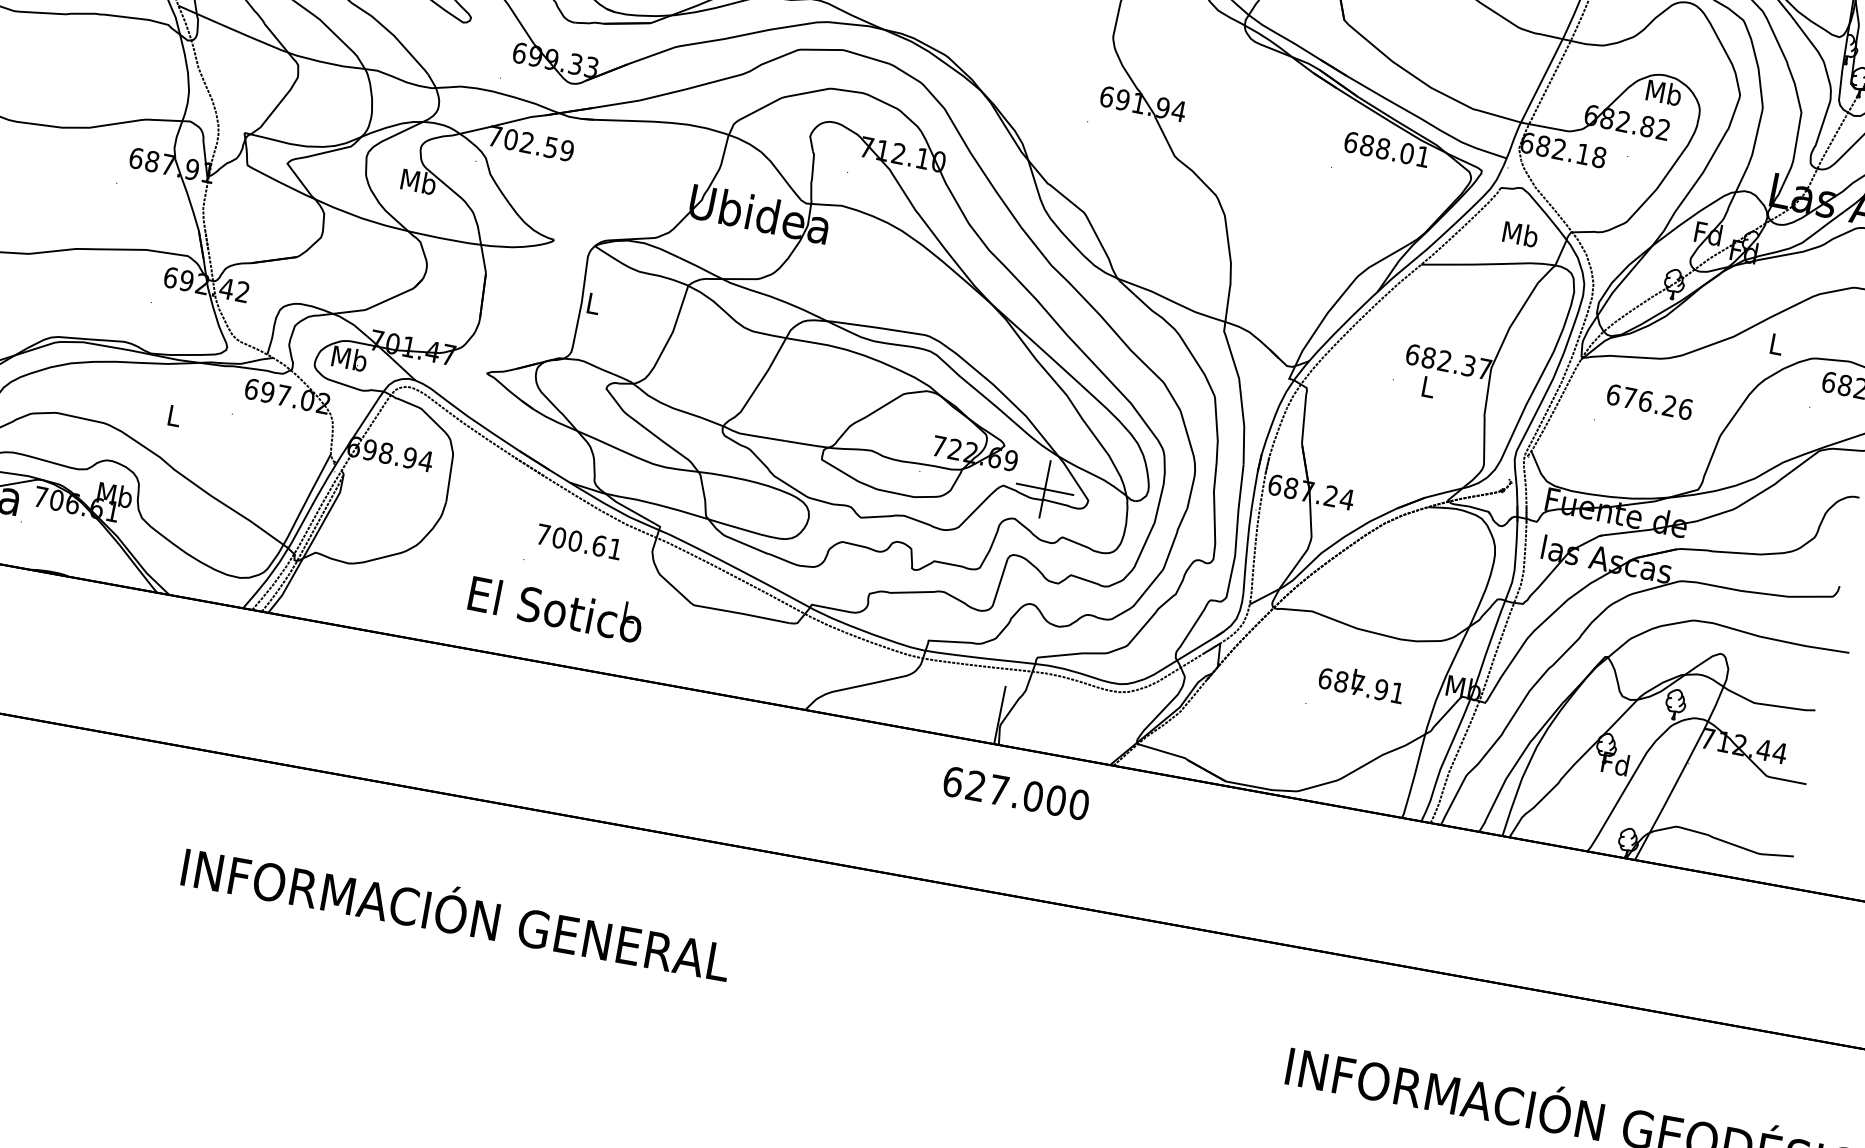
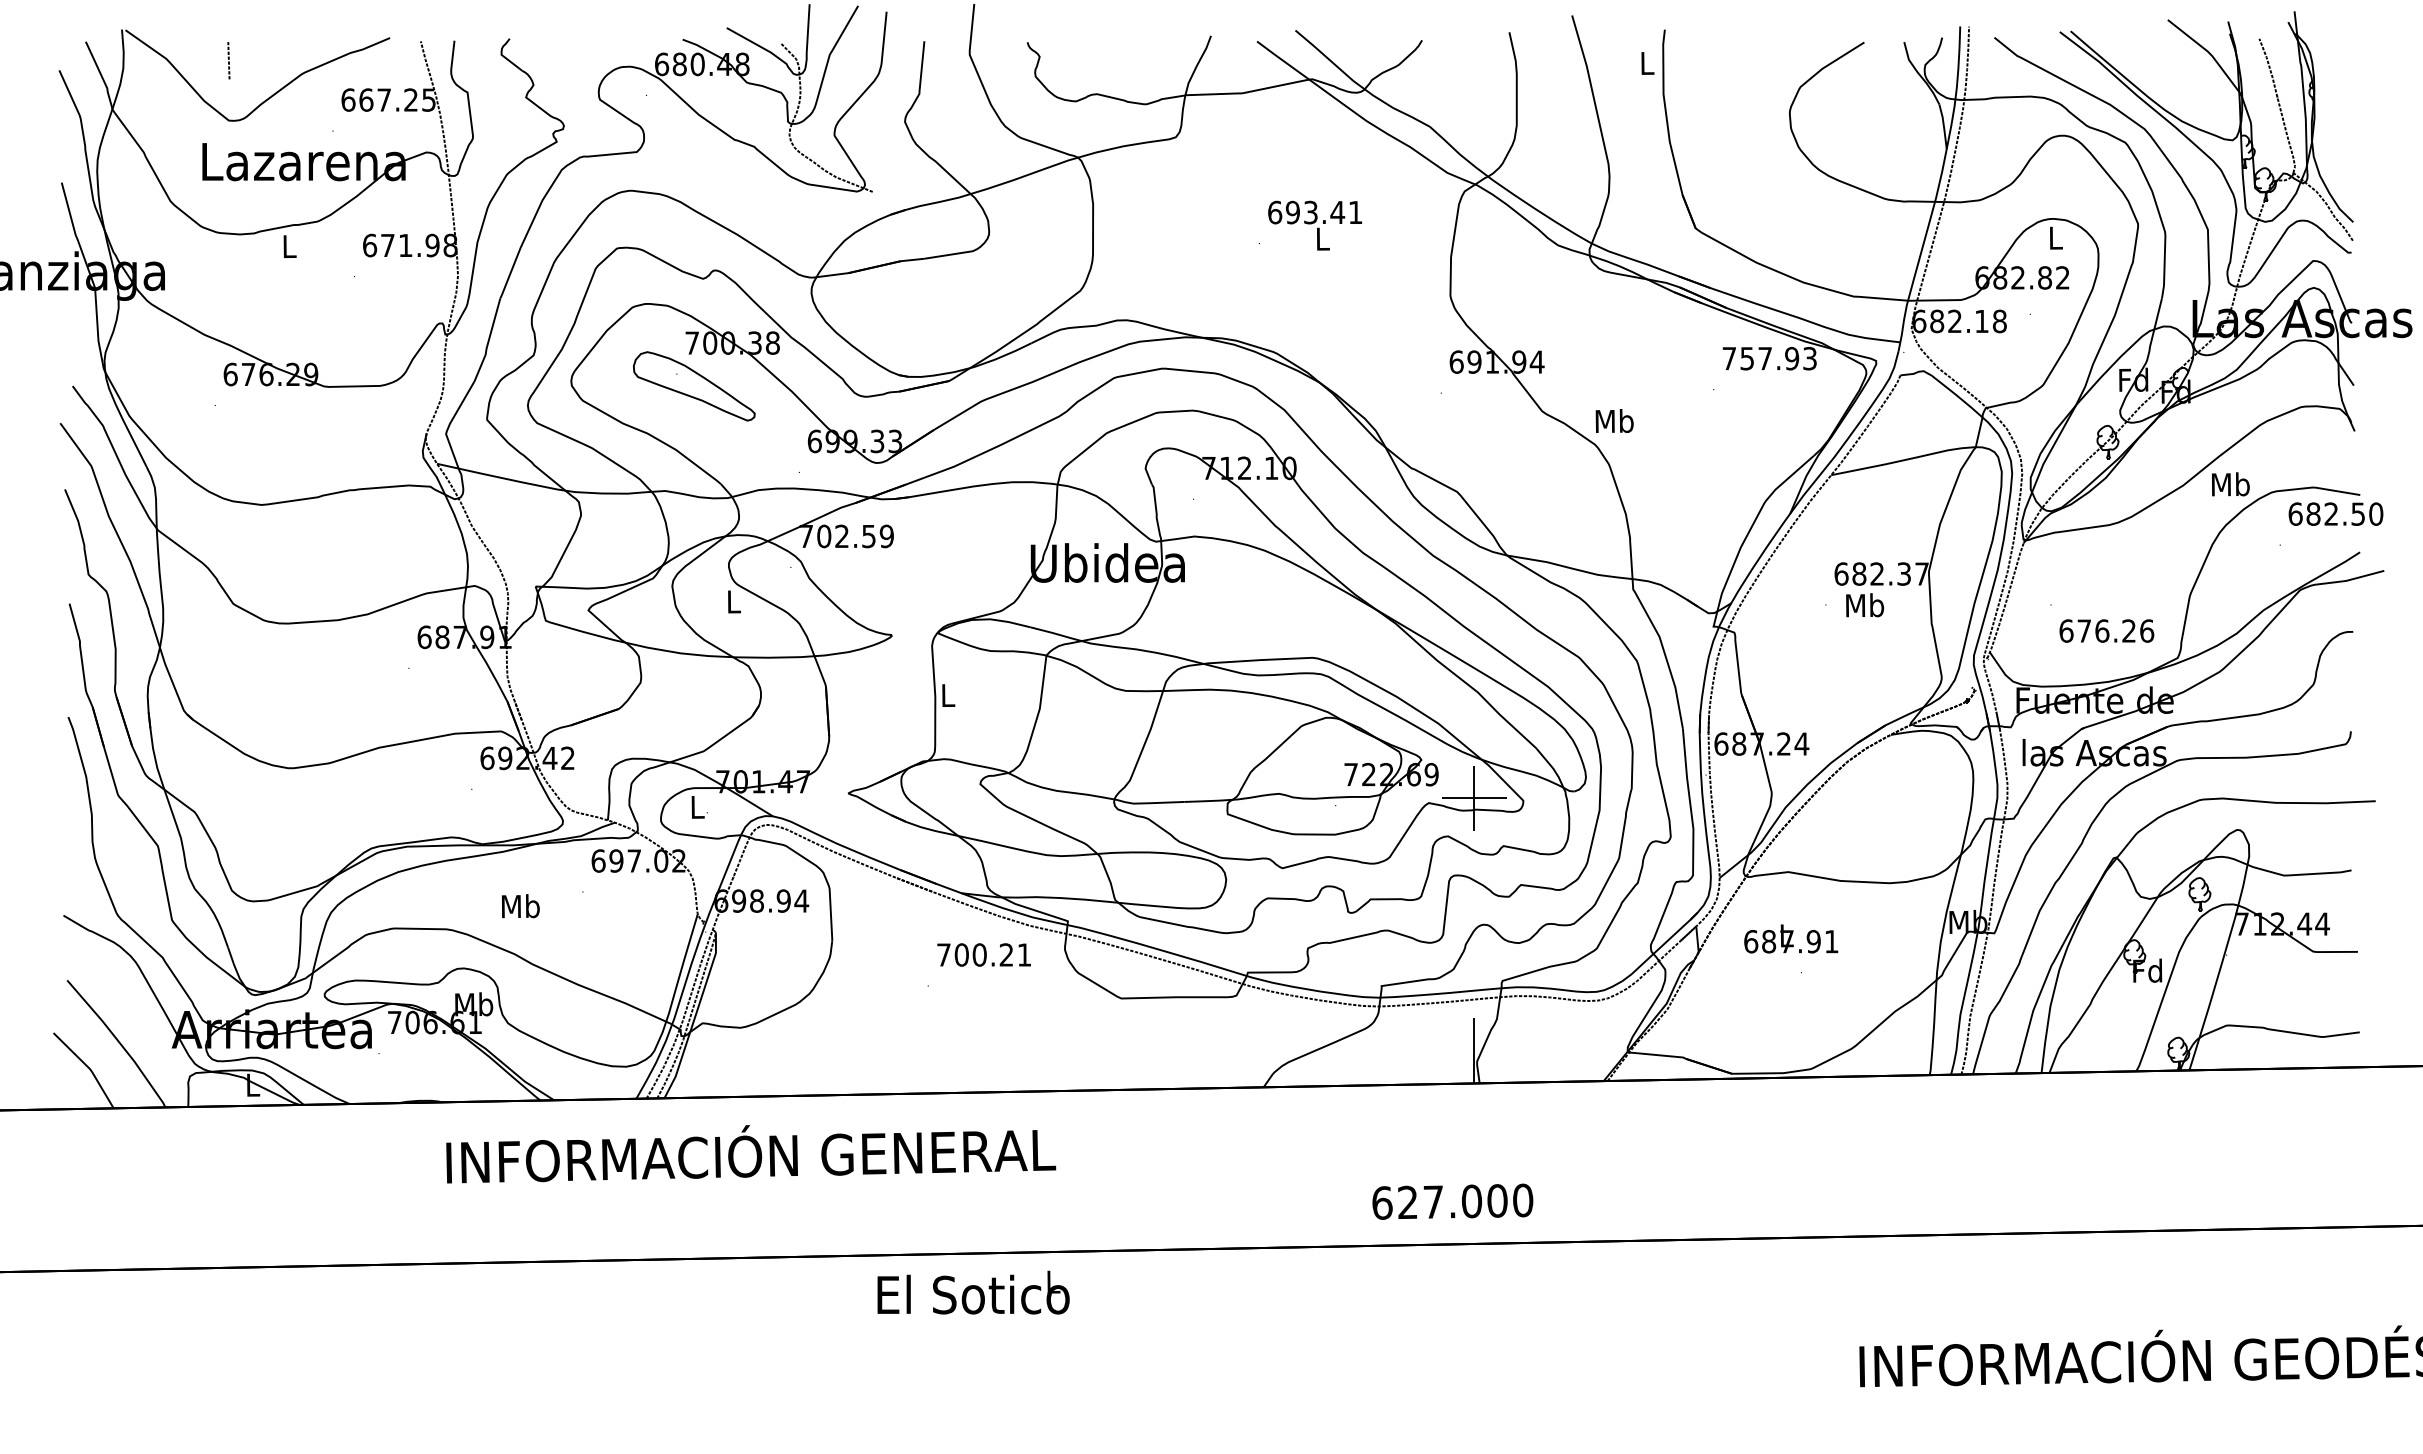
text: (1663, 92) -> (2055, 237), Mb -> L
text: (1386, 149) -> (1769, 358), 688.01 -> 757.93
text: (418, 181) -> (733, 601), Mb -> L
text: (1520, 234) -> (1614, 421), moved
text: (1776, 344) -> (2230, 484), L -> Mb
text: (349, 358) -> (697, 806), Mb -> L
text: (1428, 387) -> (1865, 605), L -> Mb
text: (1649, 401) -> (2106, 630), moved
text: (173, 415) -> (520, 906), L -> Mb
text: (599, 545) -> (1006, 954), 700.61 -> 700.21
text: (556, 607) -> (973, 1292), moved
text: (1362, 683) -> (1791, 938), moved
text: (1016, 793) -> (1452, 1201), moved
text: (457, 913) -> (751, 1154), moved

